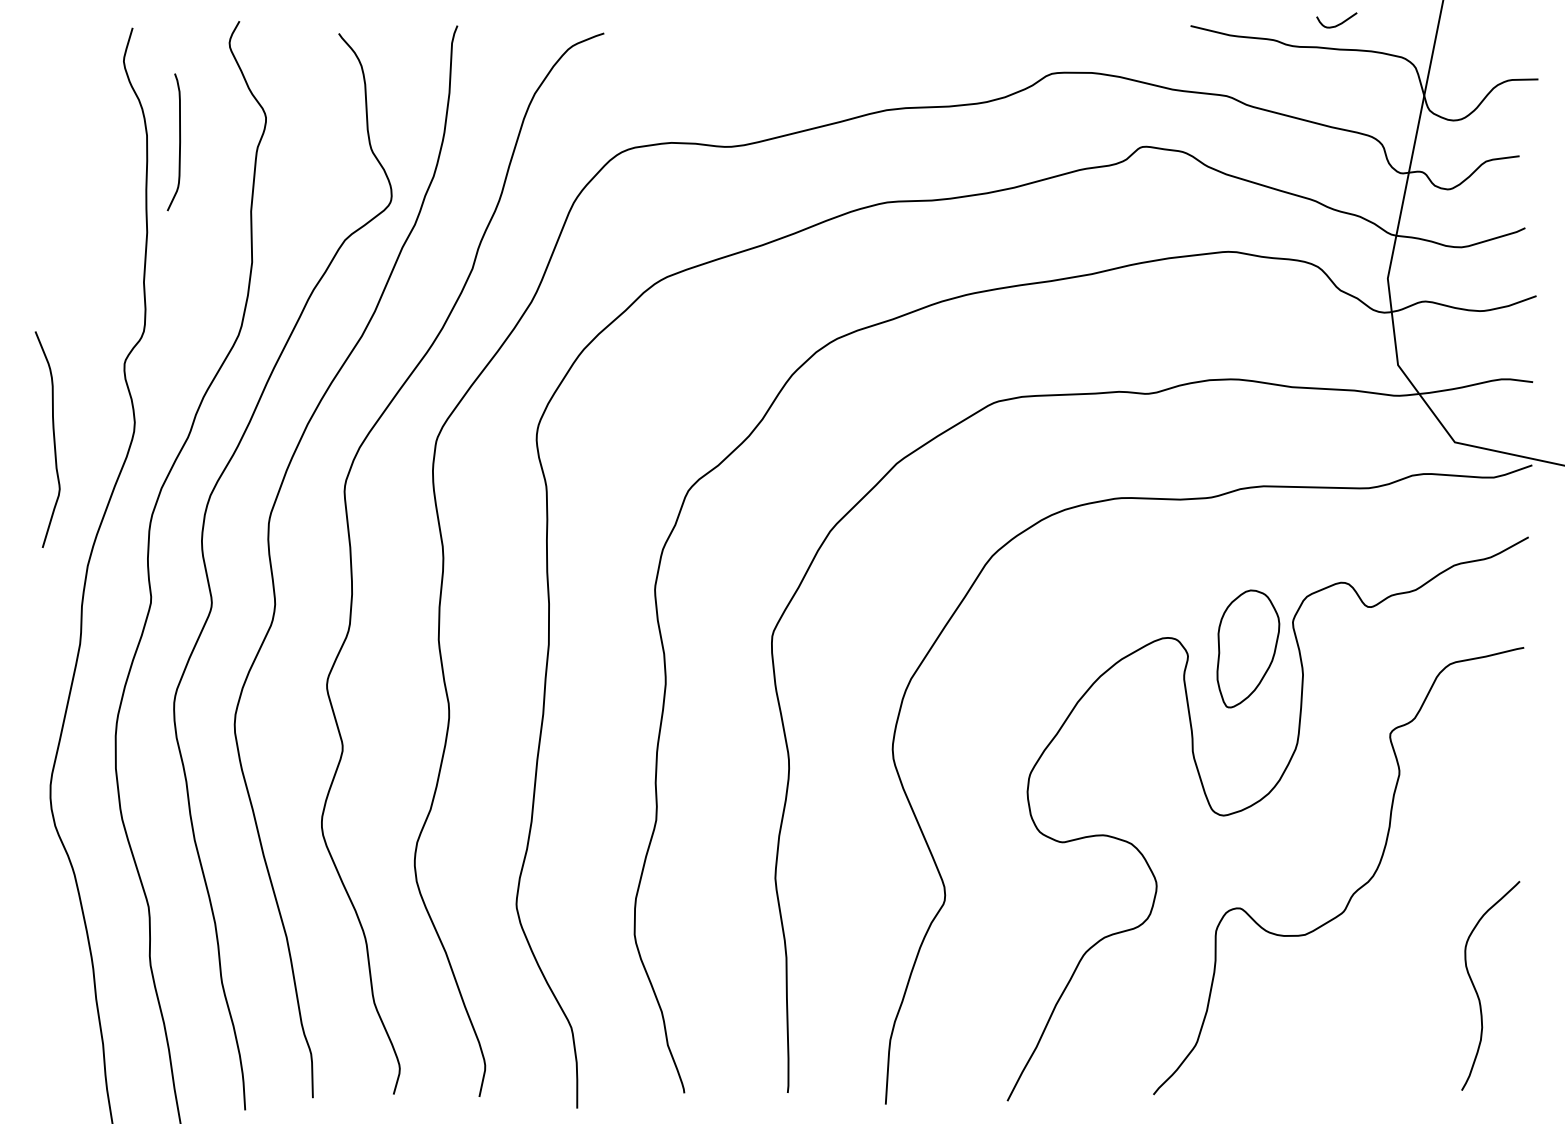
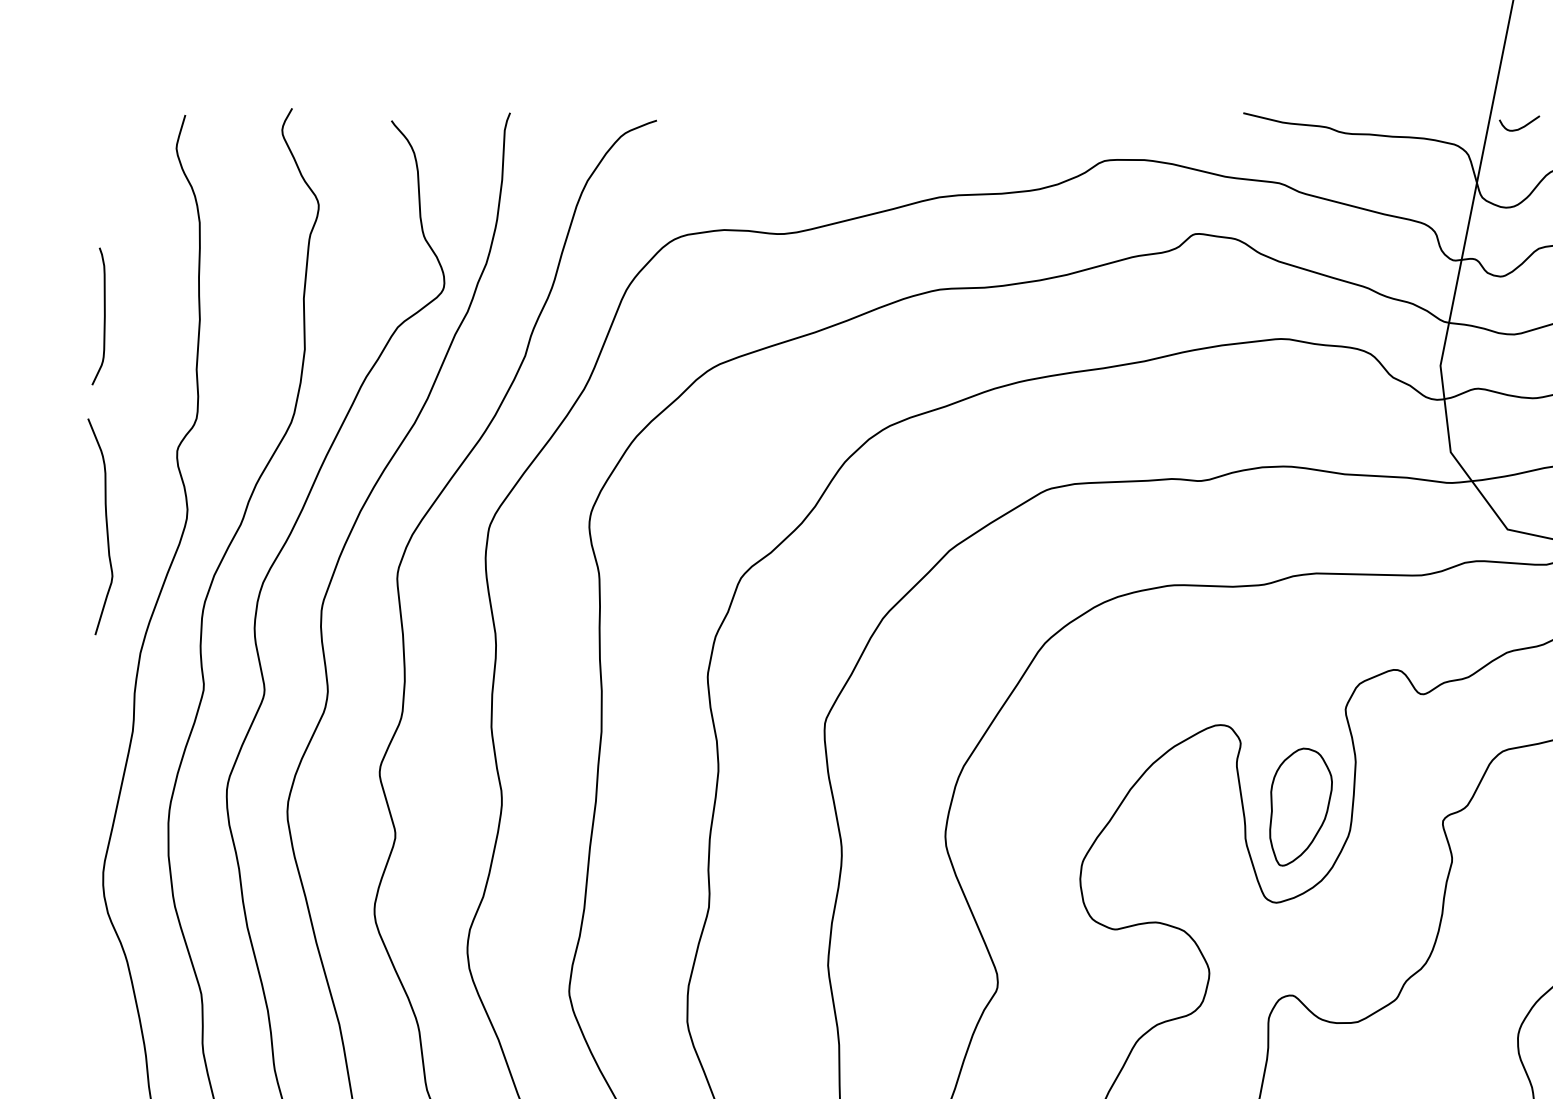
curve: (1337, 24) -> (1520, 127), moved
curve: (179, 142) -> (104, 316), moved
part: (1248, 648) -> (1301, 806), moved

